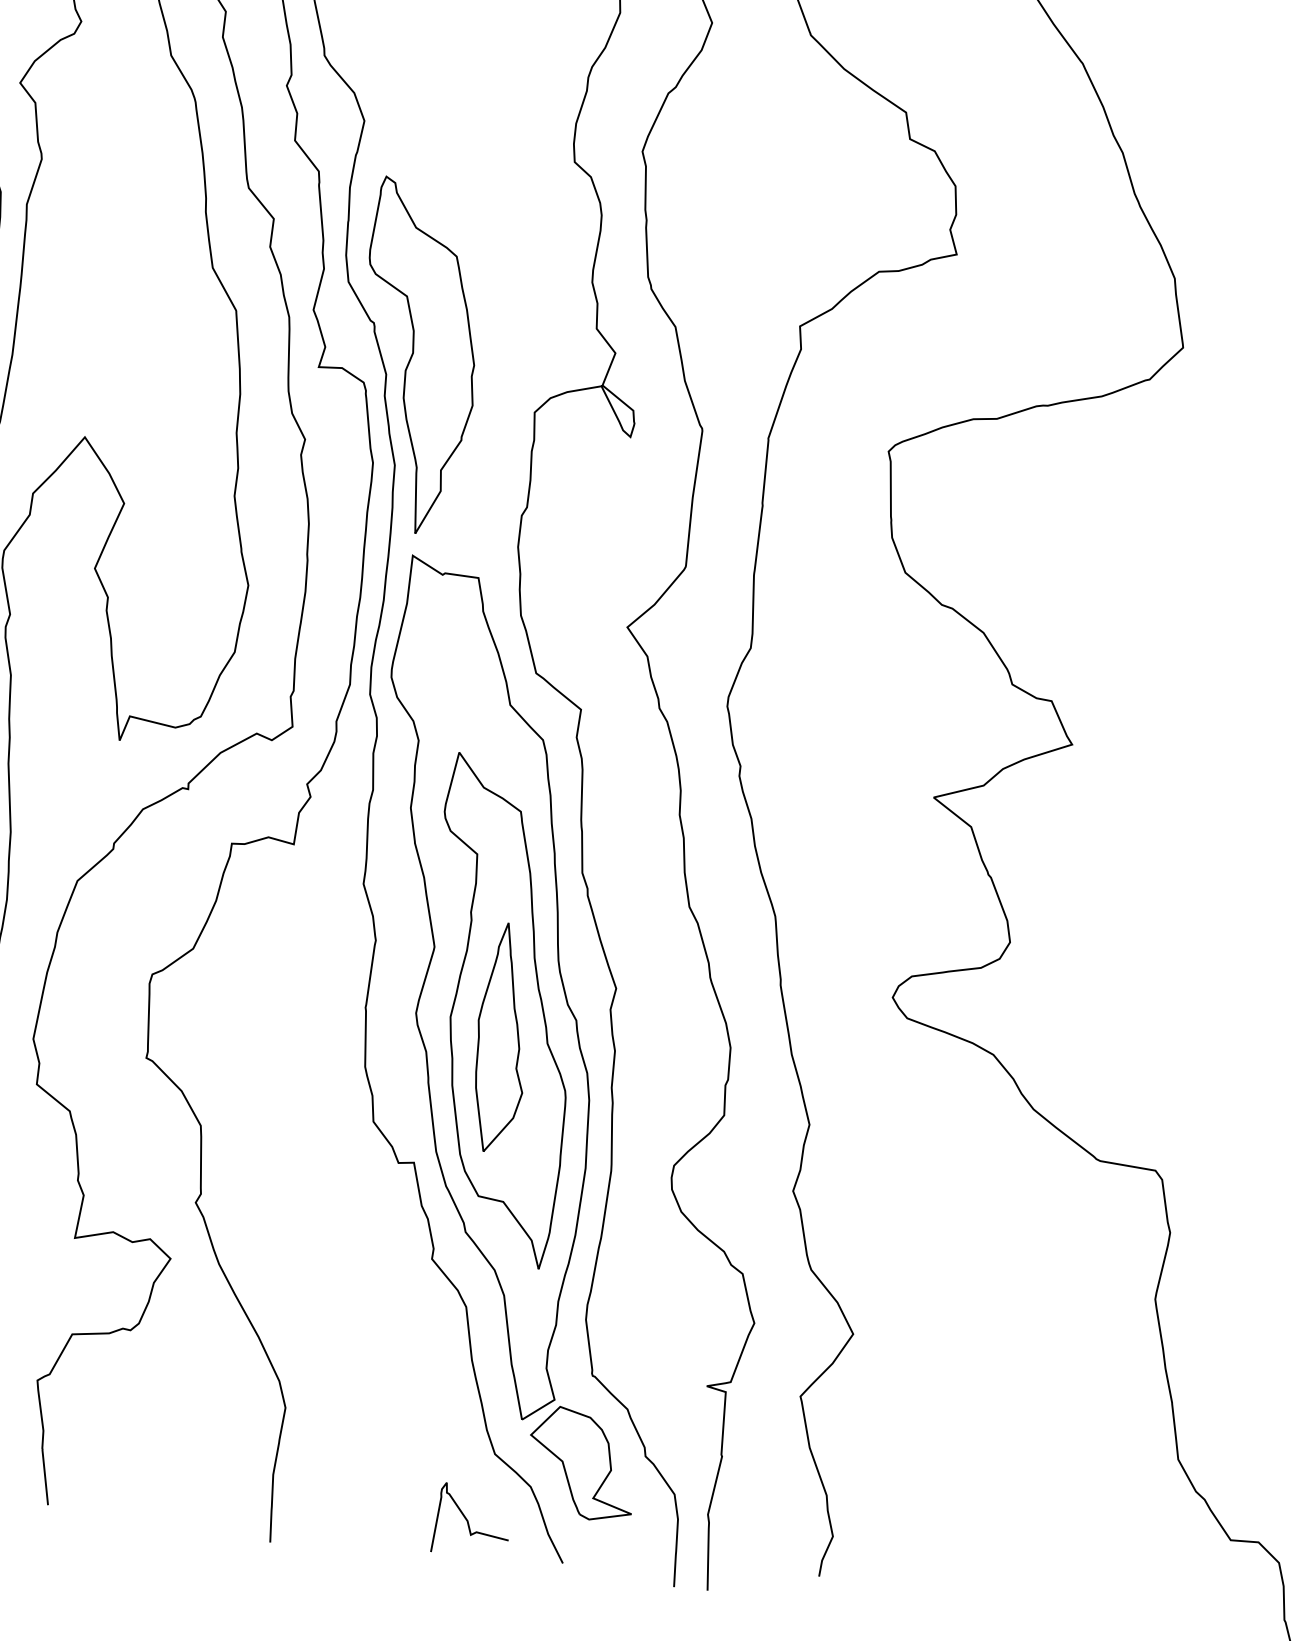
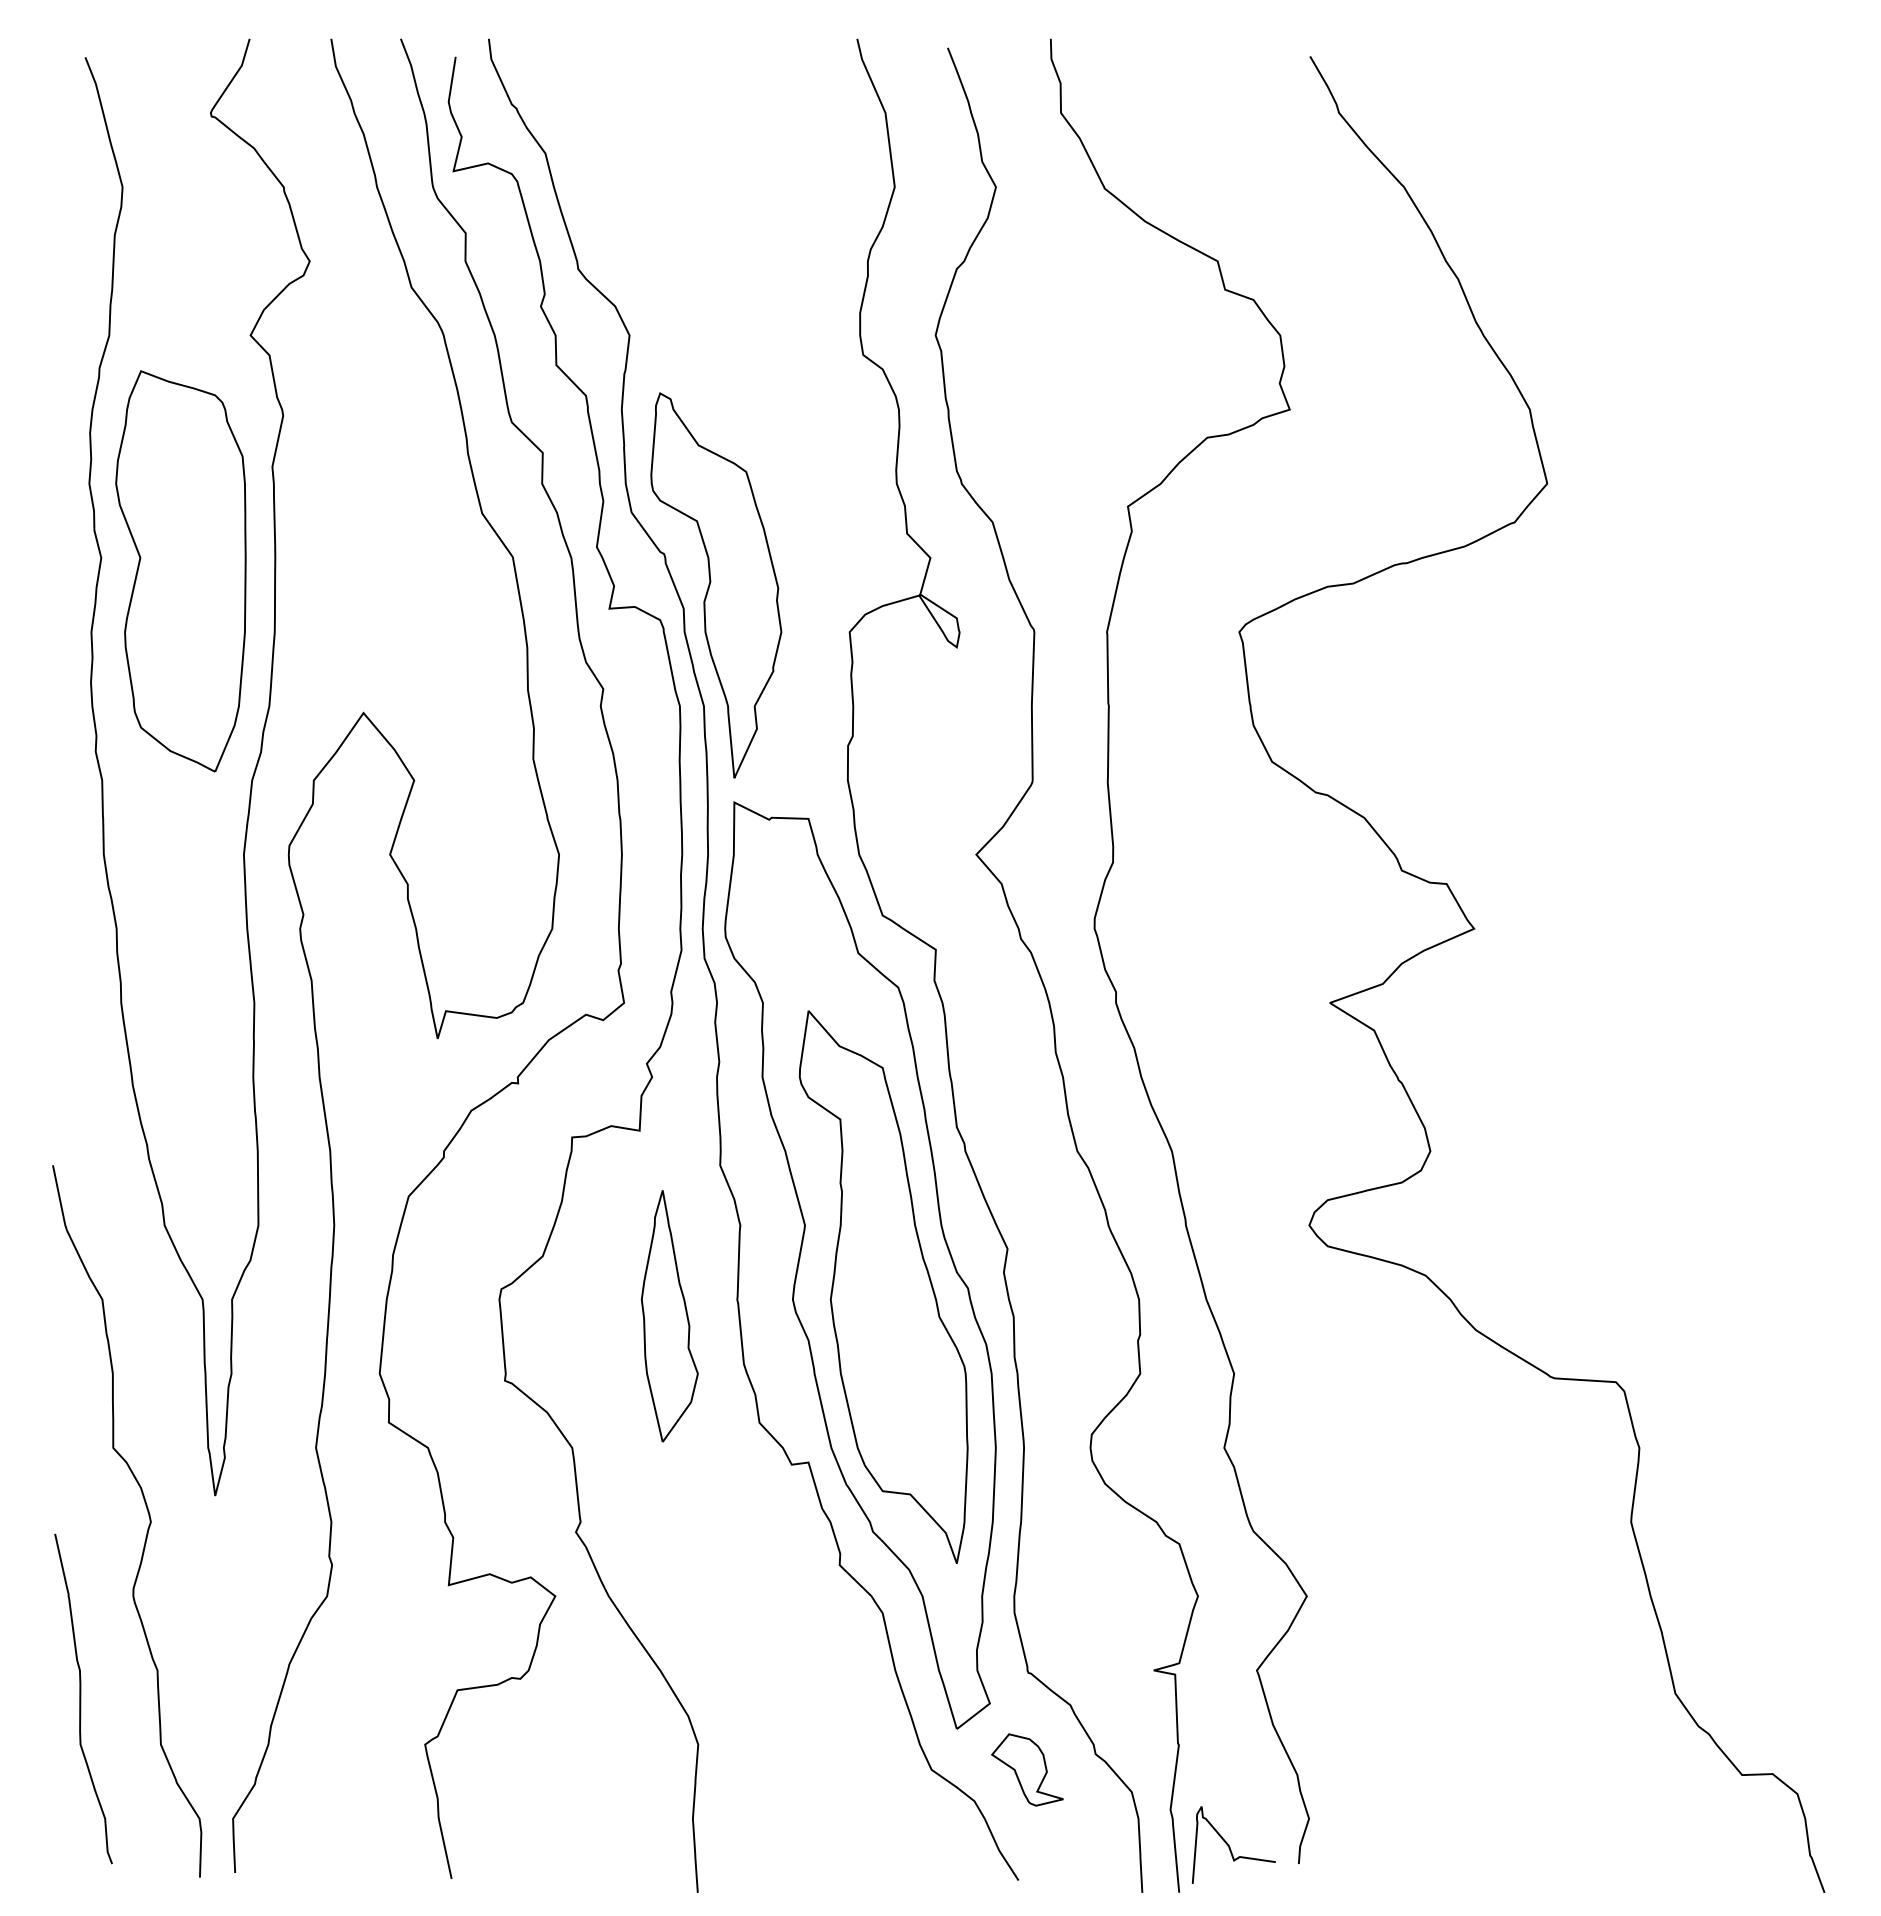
part: (502, 1038) -> (669, 1316), moved
part: (582, 1463) -> (1027, 1769), size x0.6
curve: (468, 1520) -> (1229, 1845), moved

